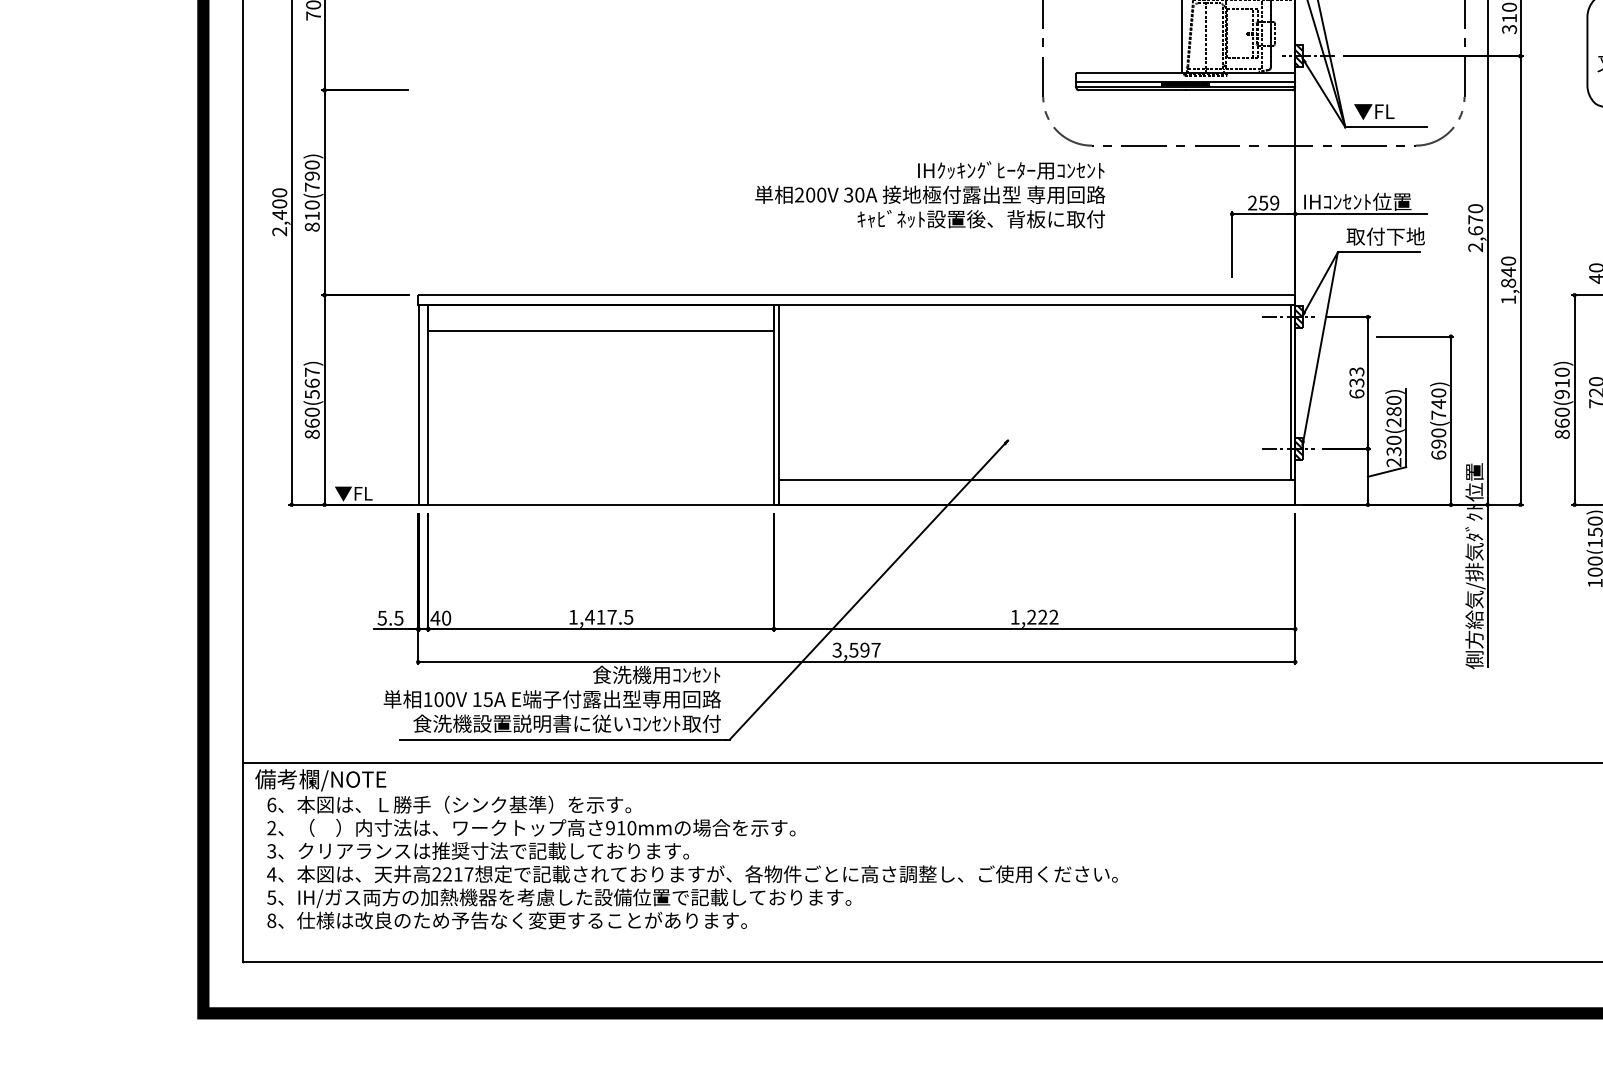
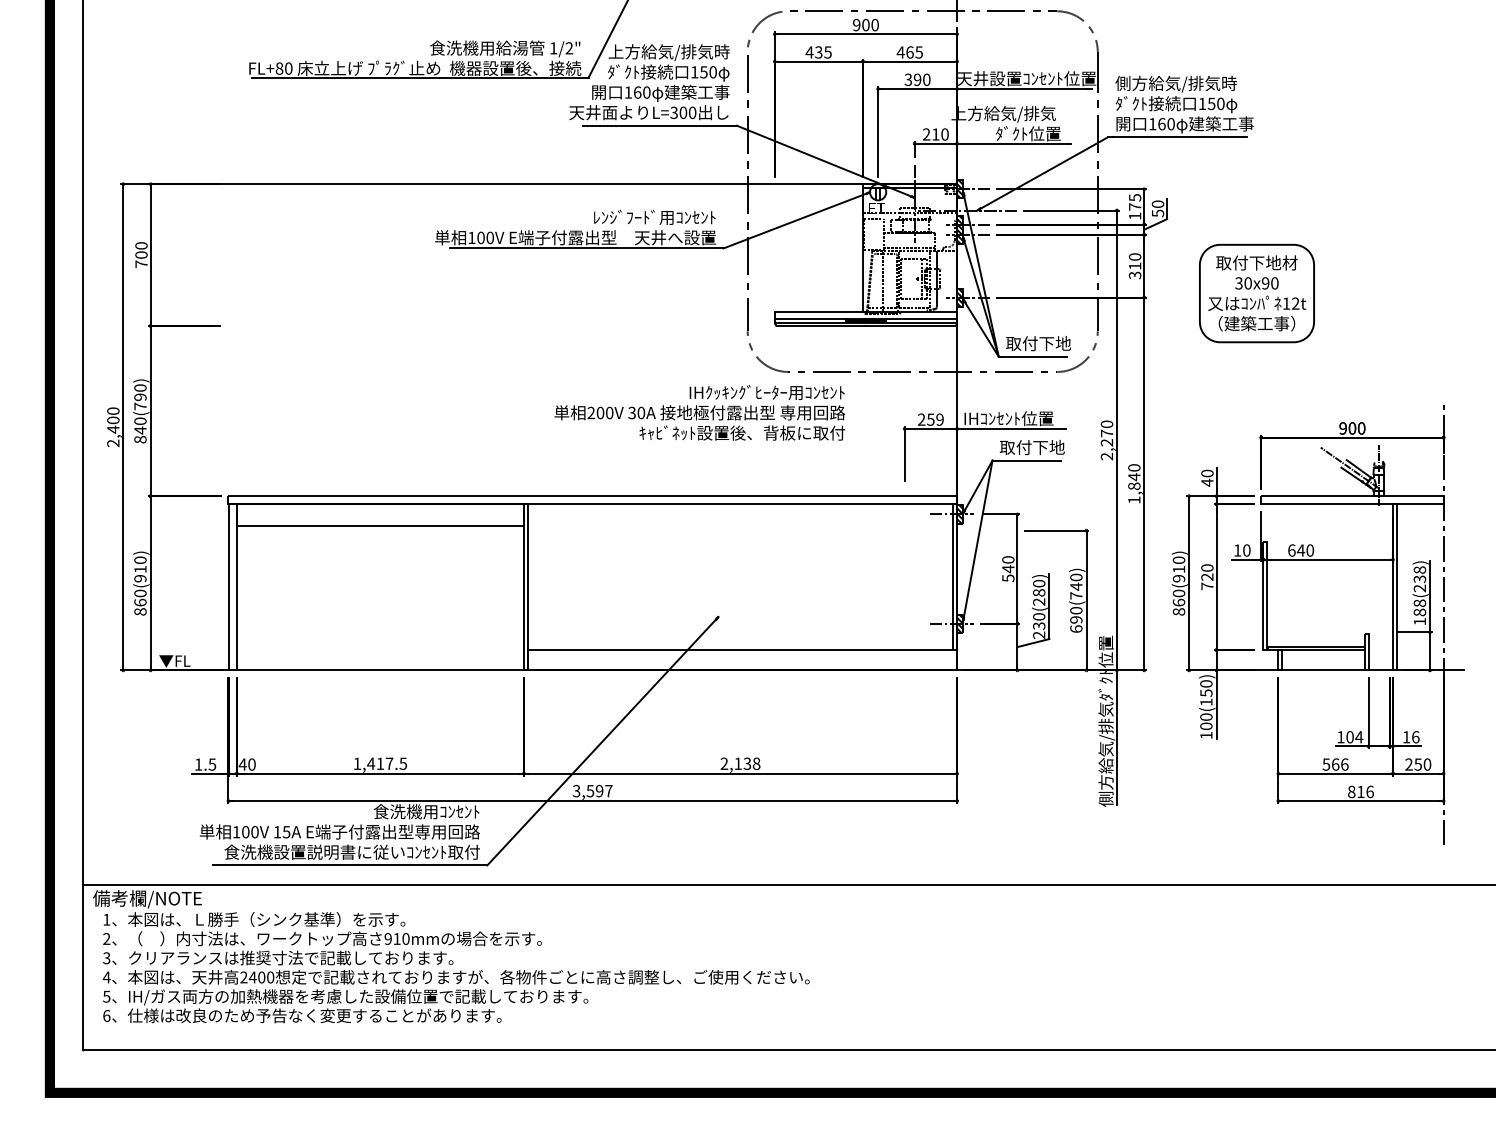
text: (1393, 111) -> (1038, 343), ▼FL -> 取付下地
text: (929, 194) -> (699, 412), moved
text: (312, 216) -> (140, 430), 810(790) -> 840(790)
text: (1475, 230) -> (1106, 442), 2,670 -> 2,270
text: (312, 383) -> (140, 569), 860(567) -> 860(910)
text: (1357, 383) -> (1008, 569), 633 -> 540
text: (1034, 616) -> (740, 763), 1,222 -> 2,138
text: (382, 618) -> (198, 764), 5.5 -> 1.5
text: (271, 804) -> (106, 919), 6 -> 1
text: (458, 874) -> (261, 977), 2217 -> 2400
text: (271, 920) -> (106, 1015), 8 -> 6

